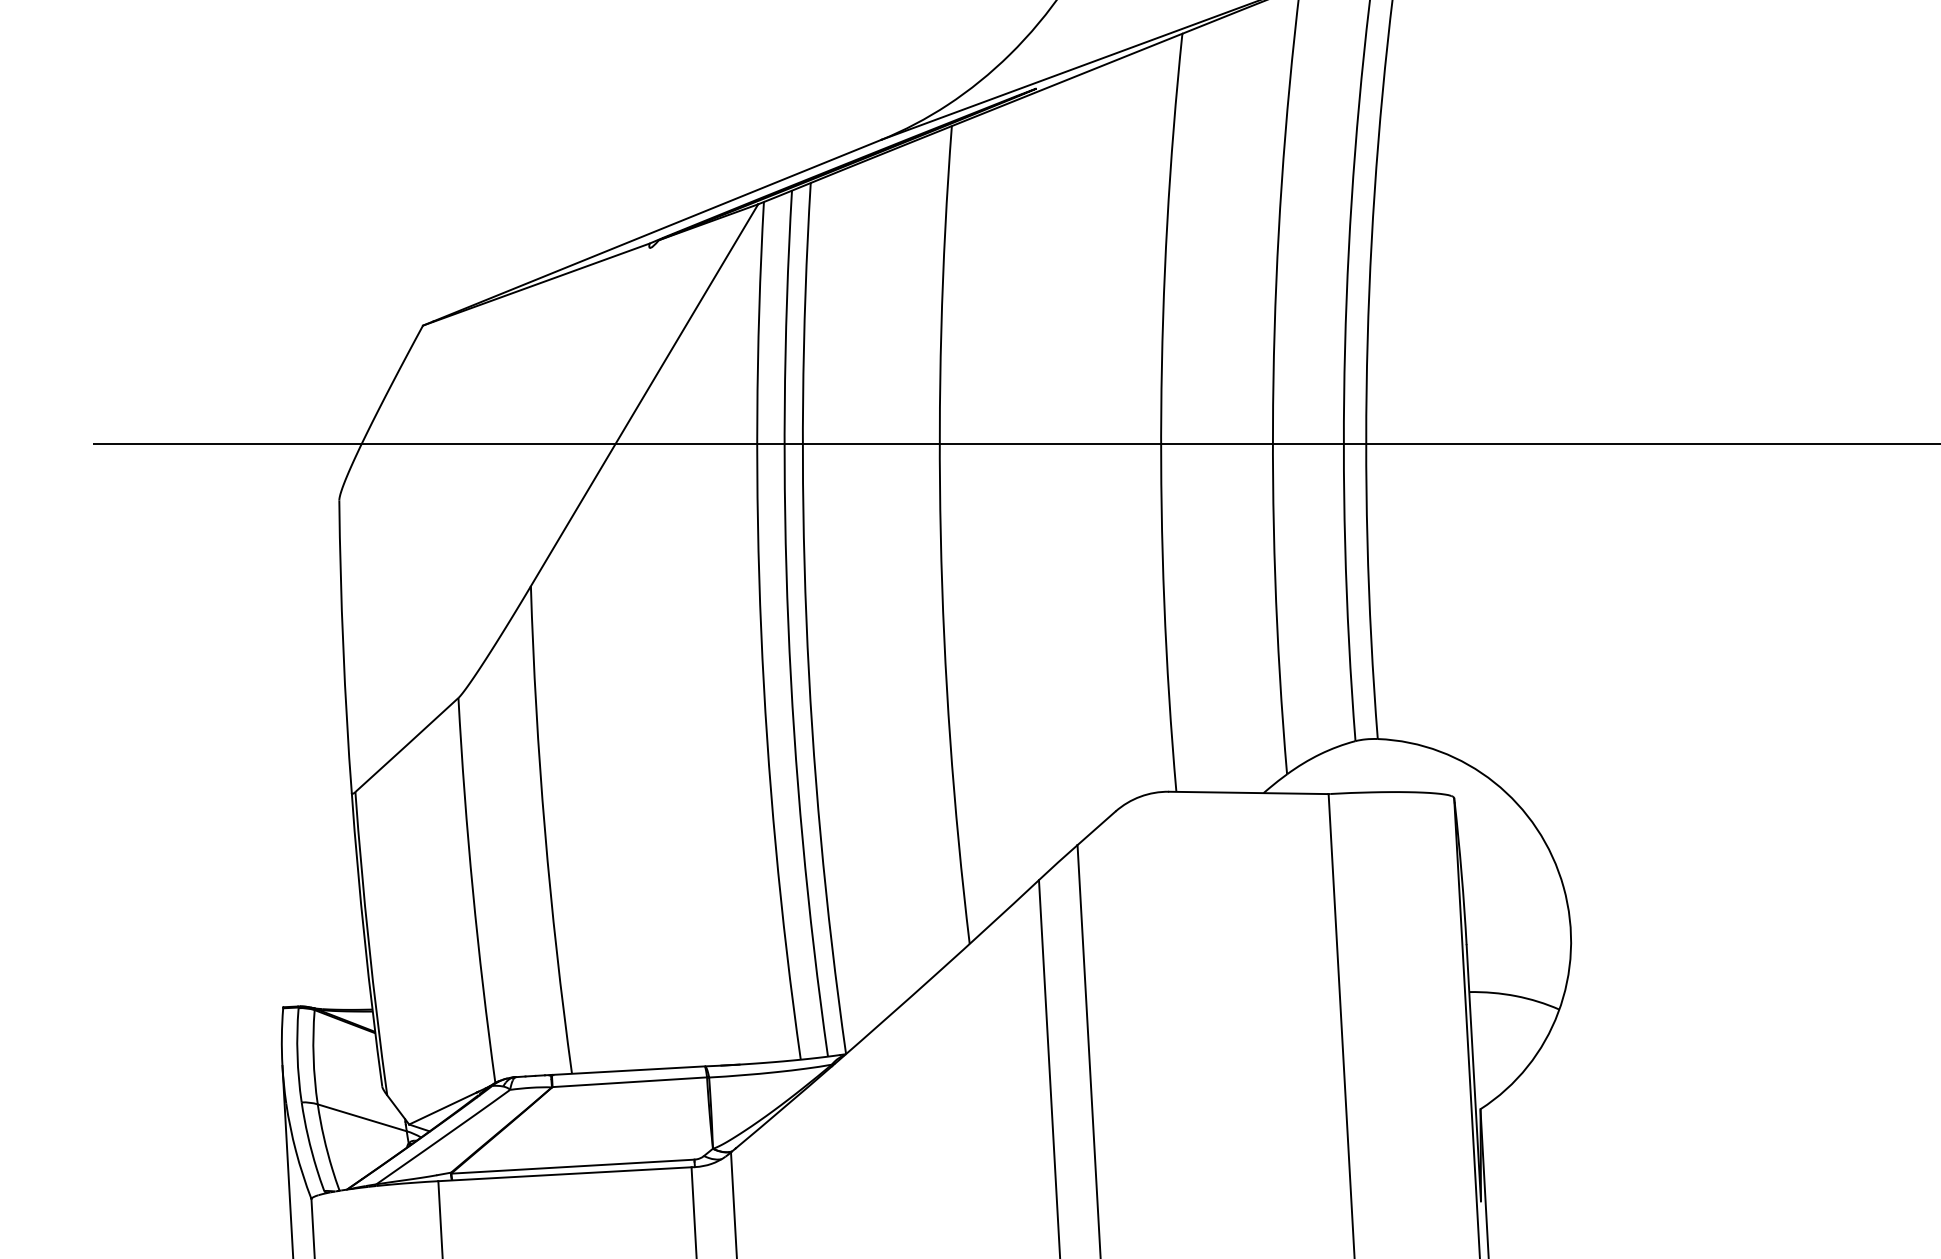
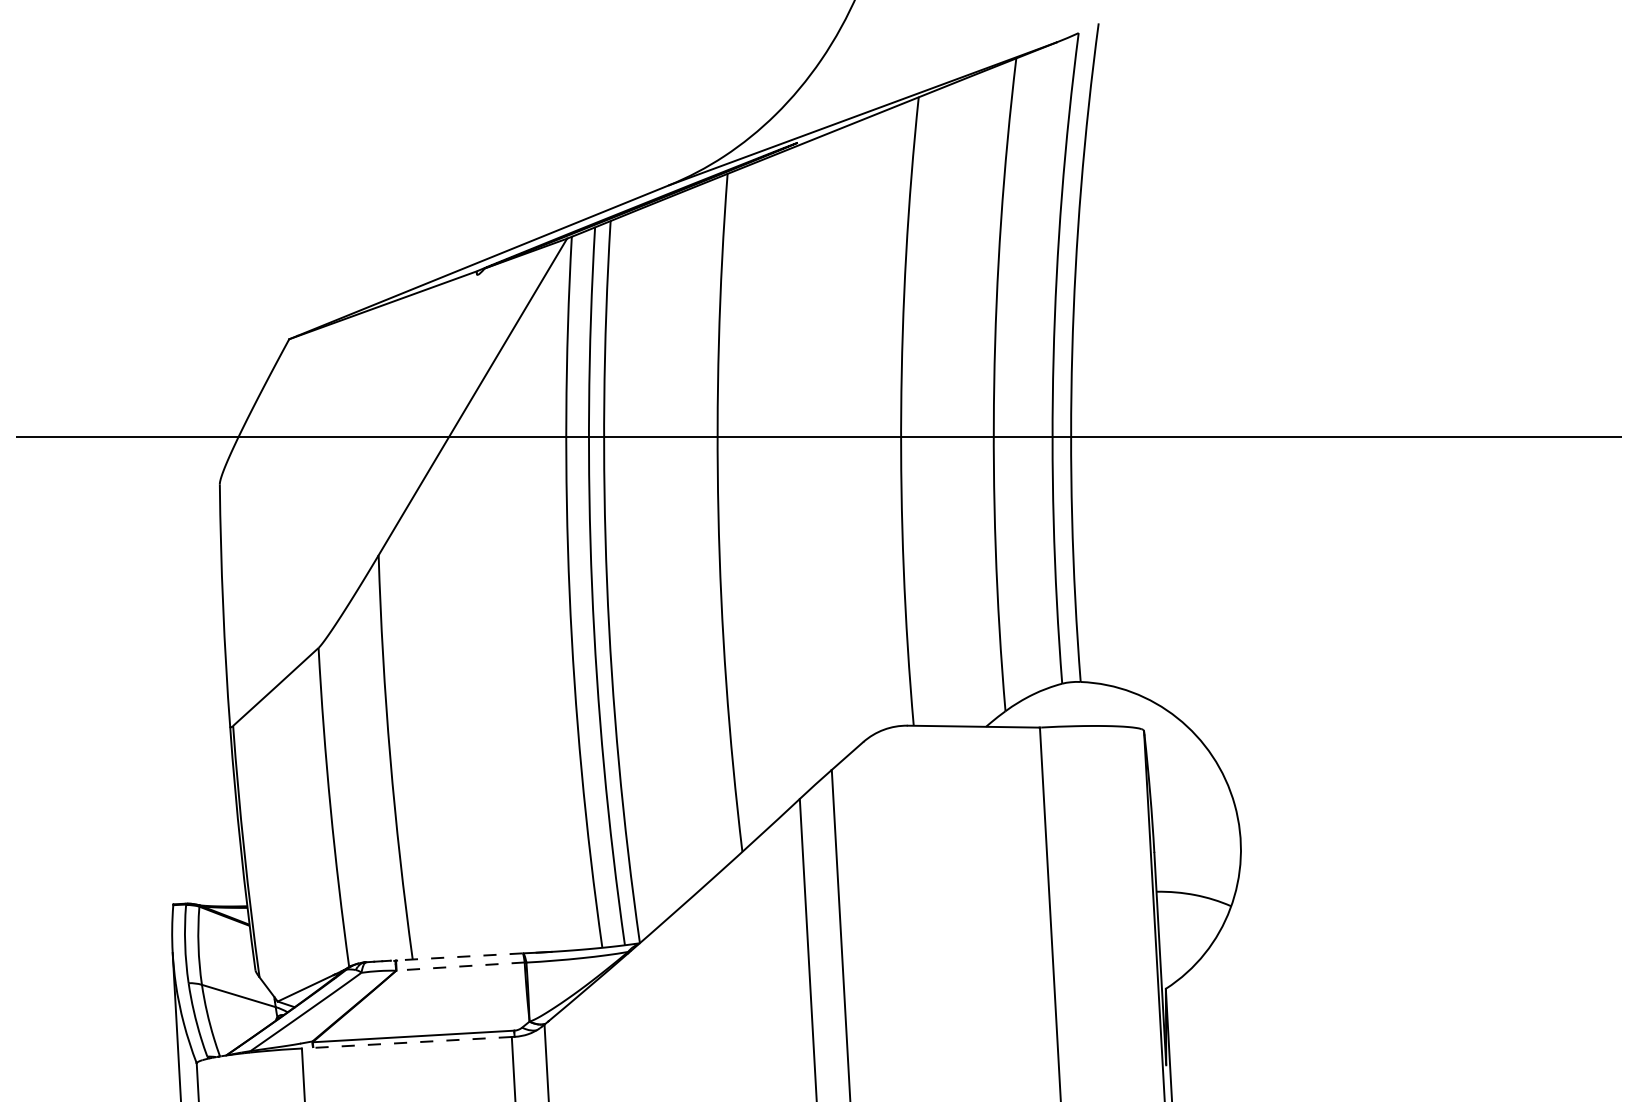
line: (624, 1071) -> (456, 957), solid -> dashed
line: (629, 1082) -> (460, 966), solid -> dashed
line: (564, 1173) -> (406, 1042), solid -> dashed

